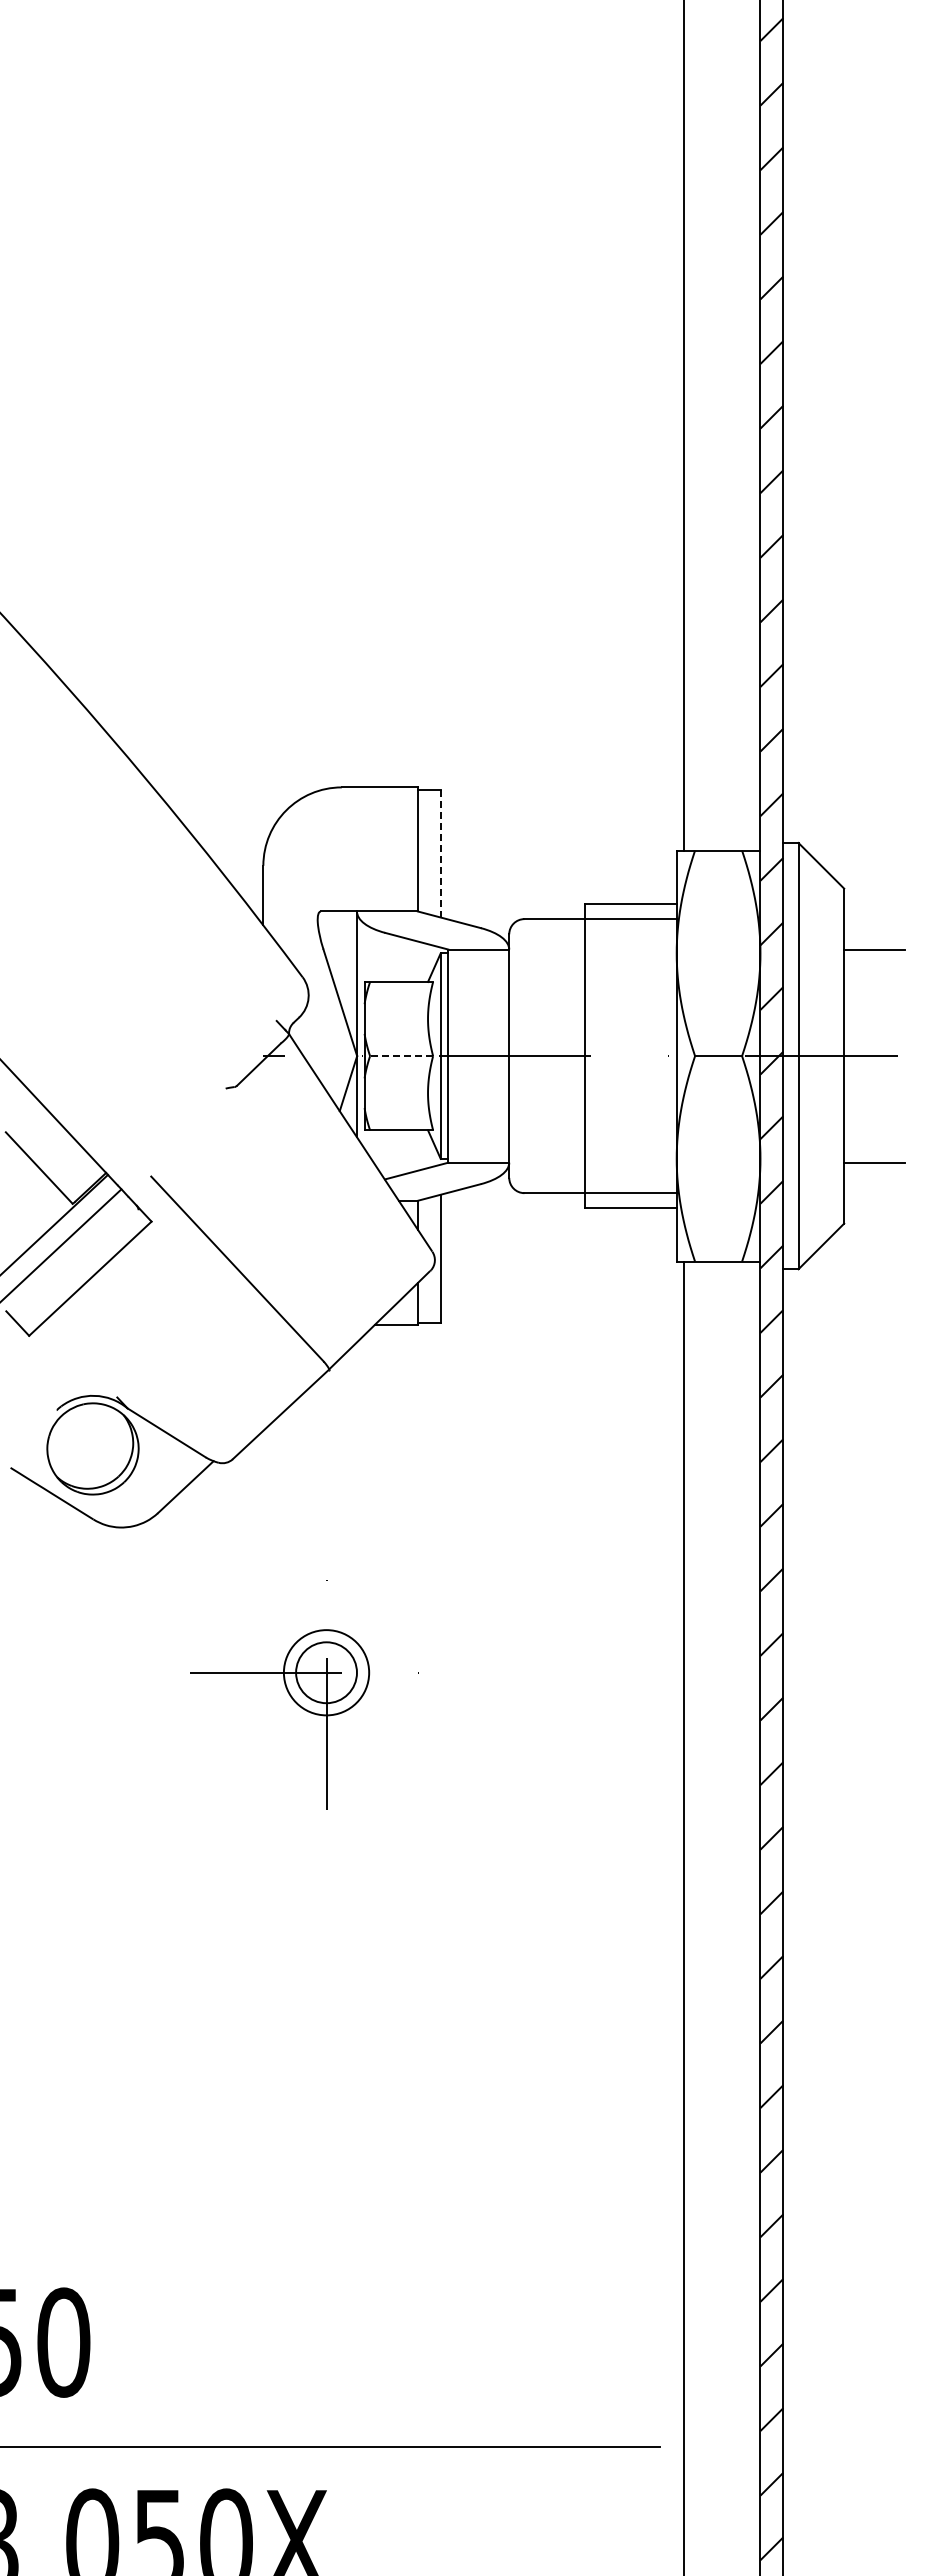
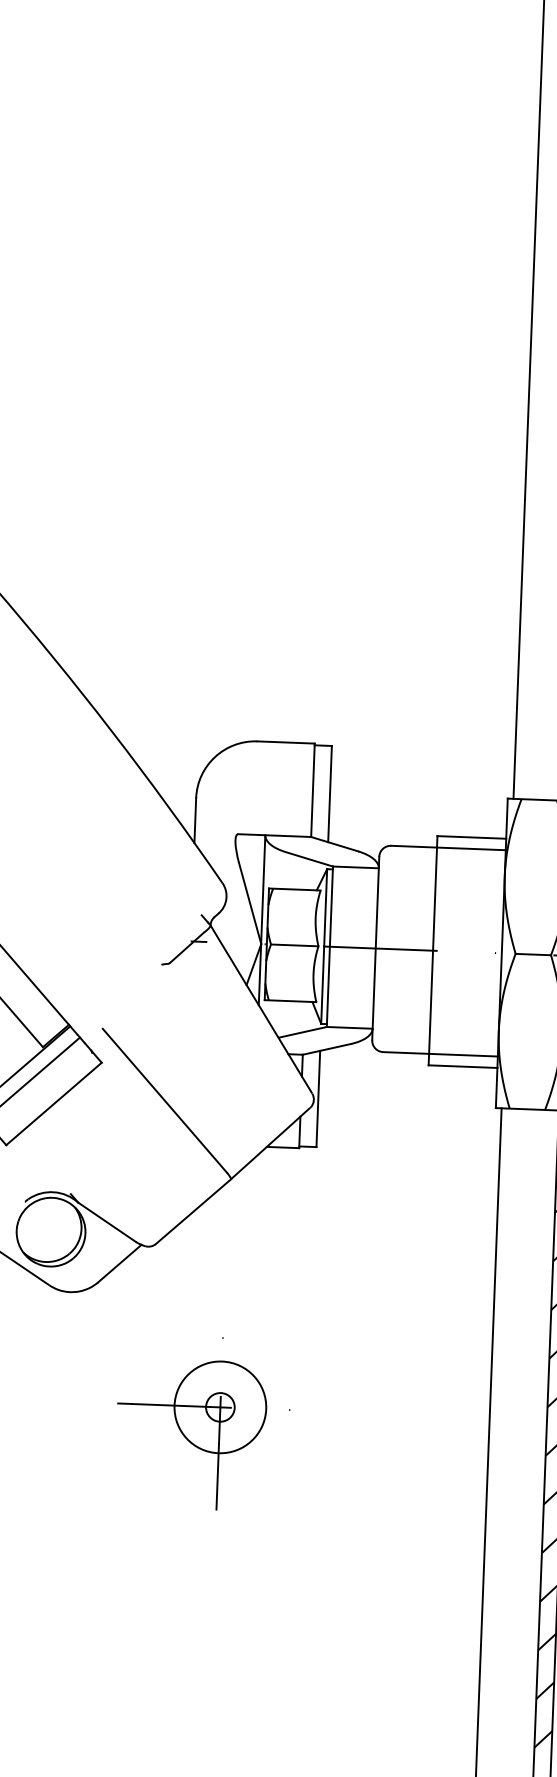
line: (440, 853) -> (329, 794), dashed -> solid
line: (401, 1056) -> (294, 945), dashed -> solid
circle: (326, 1672) -> (220, 1407), size x0.62
circle: (326, 1672) -> (220, 1407), size x1.43

